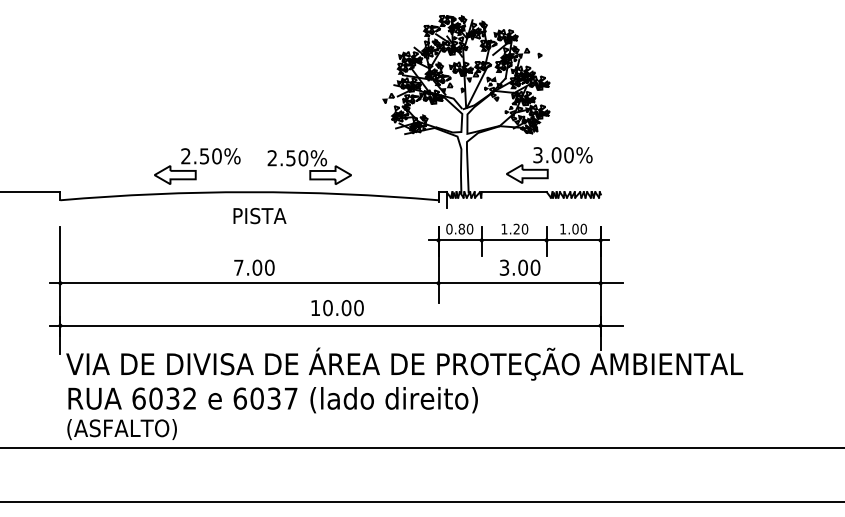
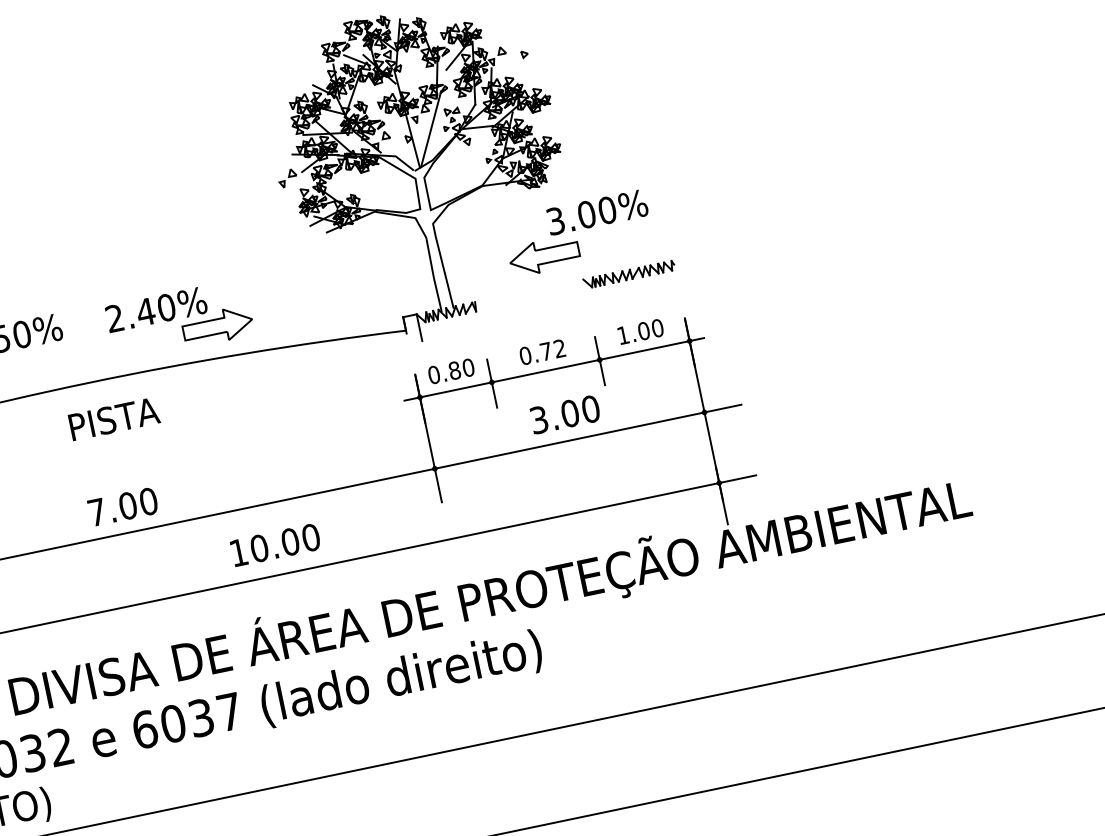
text: (290, 158) -> (145, 312), 2.50% -> 2.40%
line: (513, 192) -> (528, 291), removed
text: (514, 228) -> (542, 351), 1.20 -> 0.72

